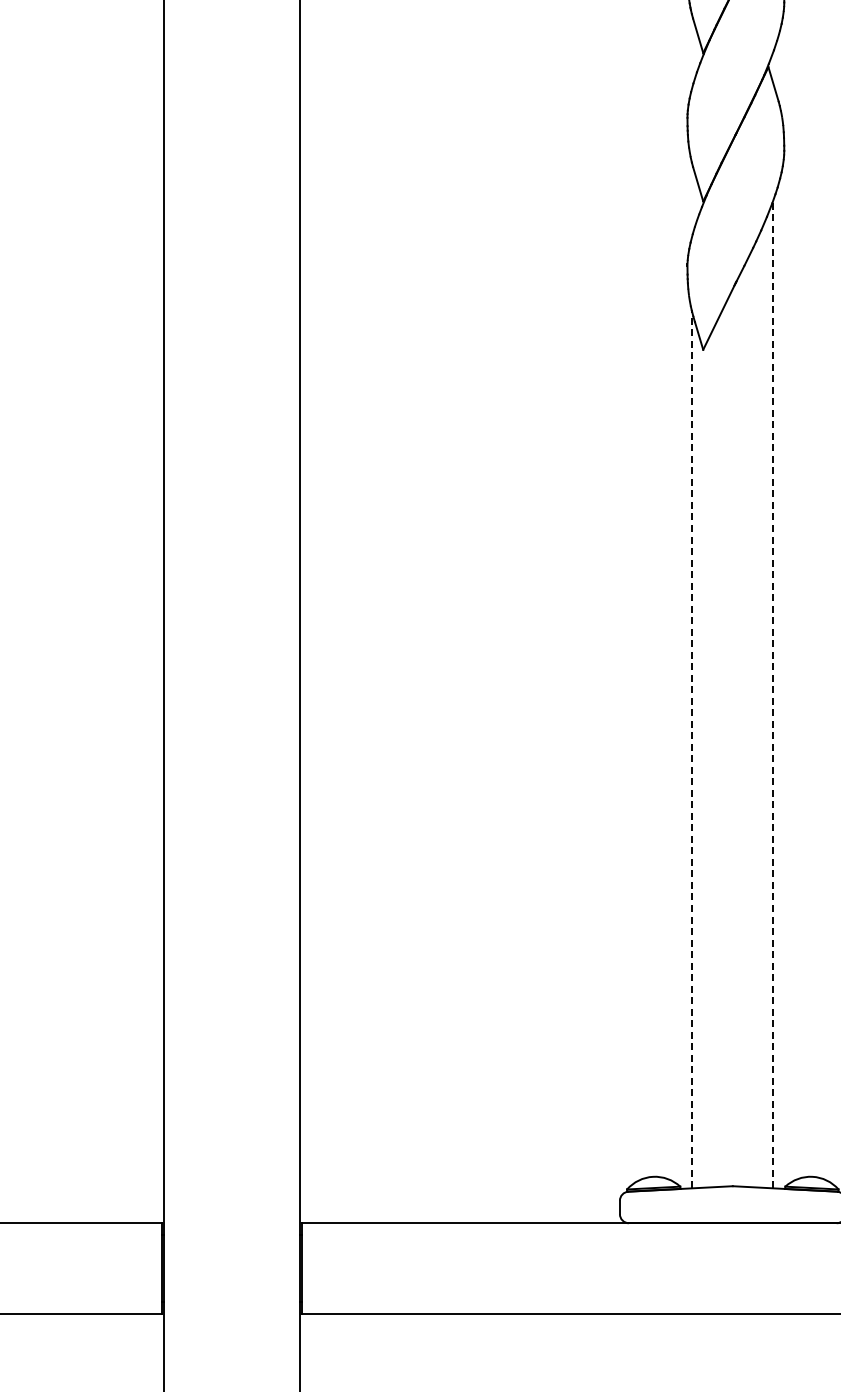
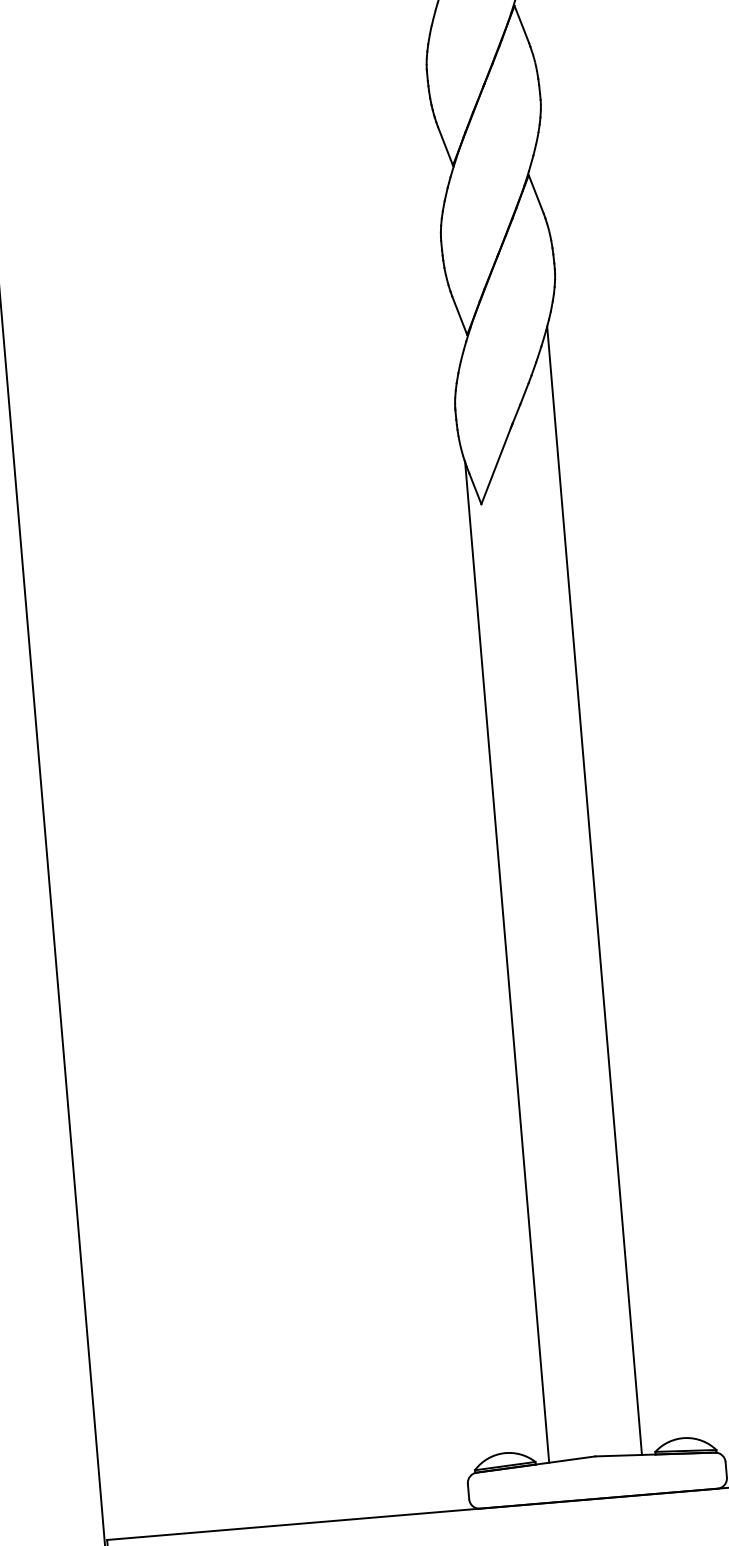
line: (773, 693) -> (594, 889), dashed -> solid
line: (692, 749) -> (507, 961), dashed -> solid

